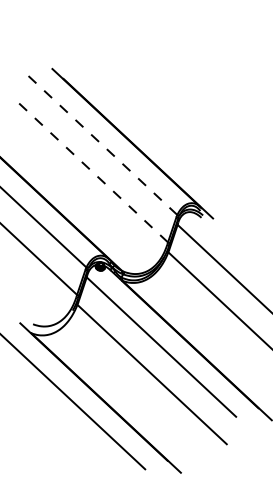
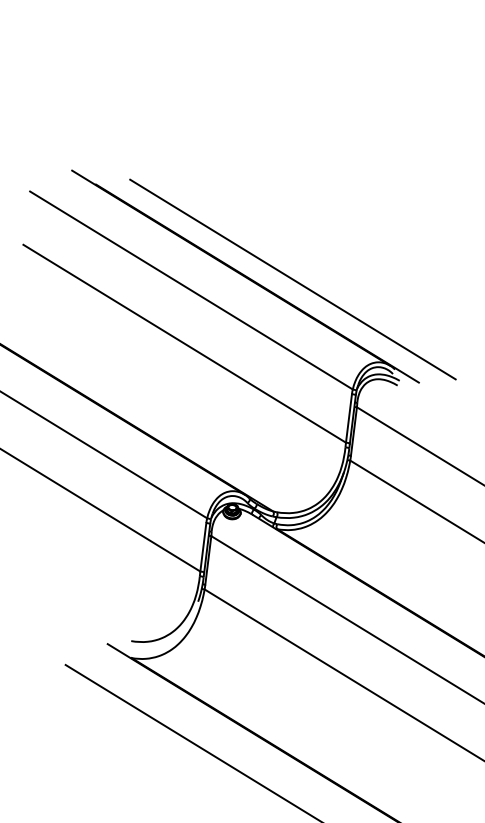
line: (102, 144) -> (190, 289), dashed -> solid
line: (157, 150) -> (292, 279), added
line: (92, 172) -> (183, 343), dashed -> solid

